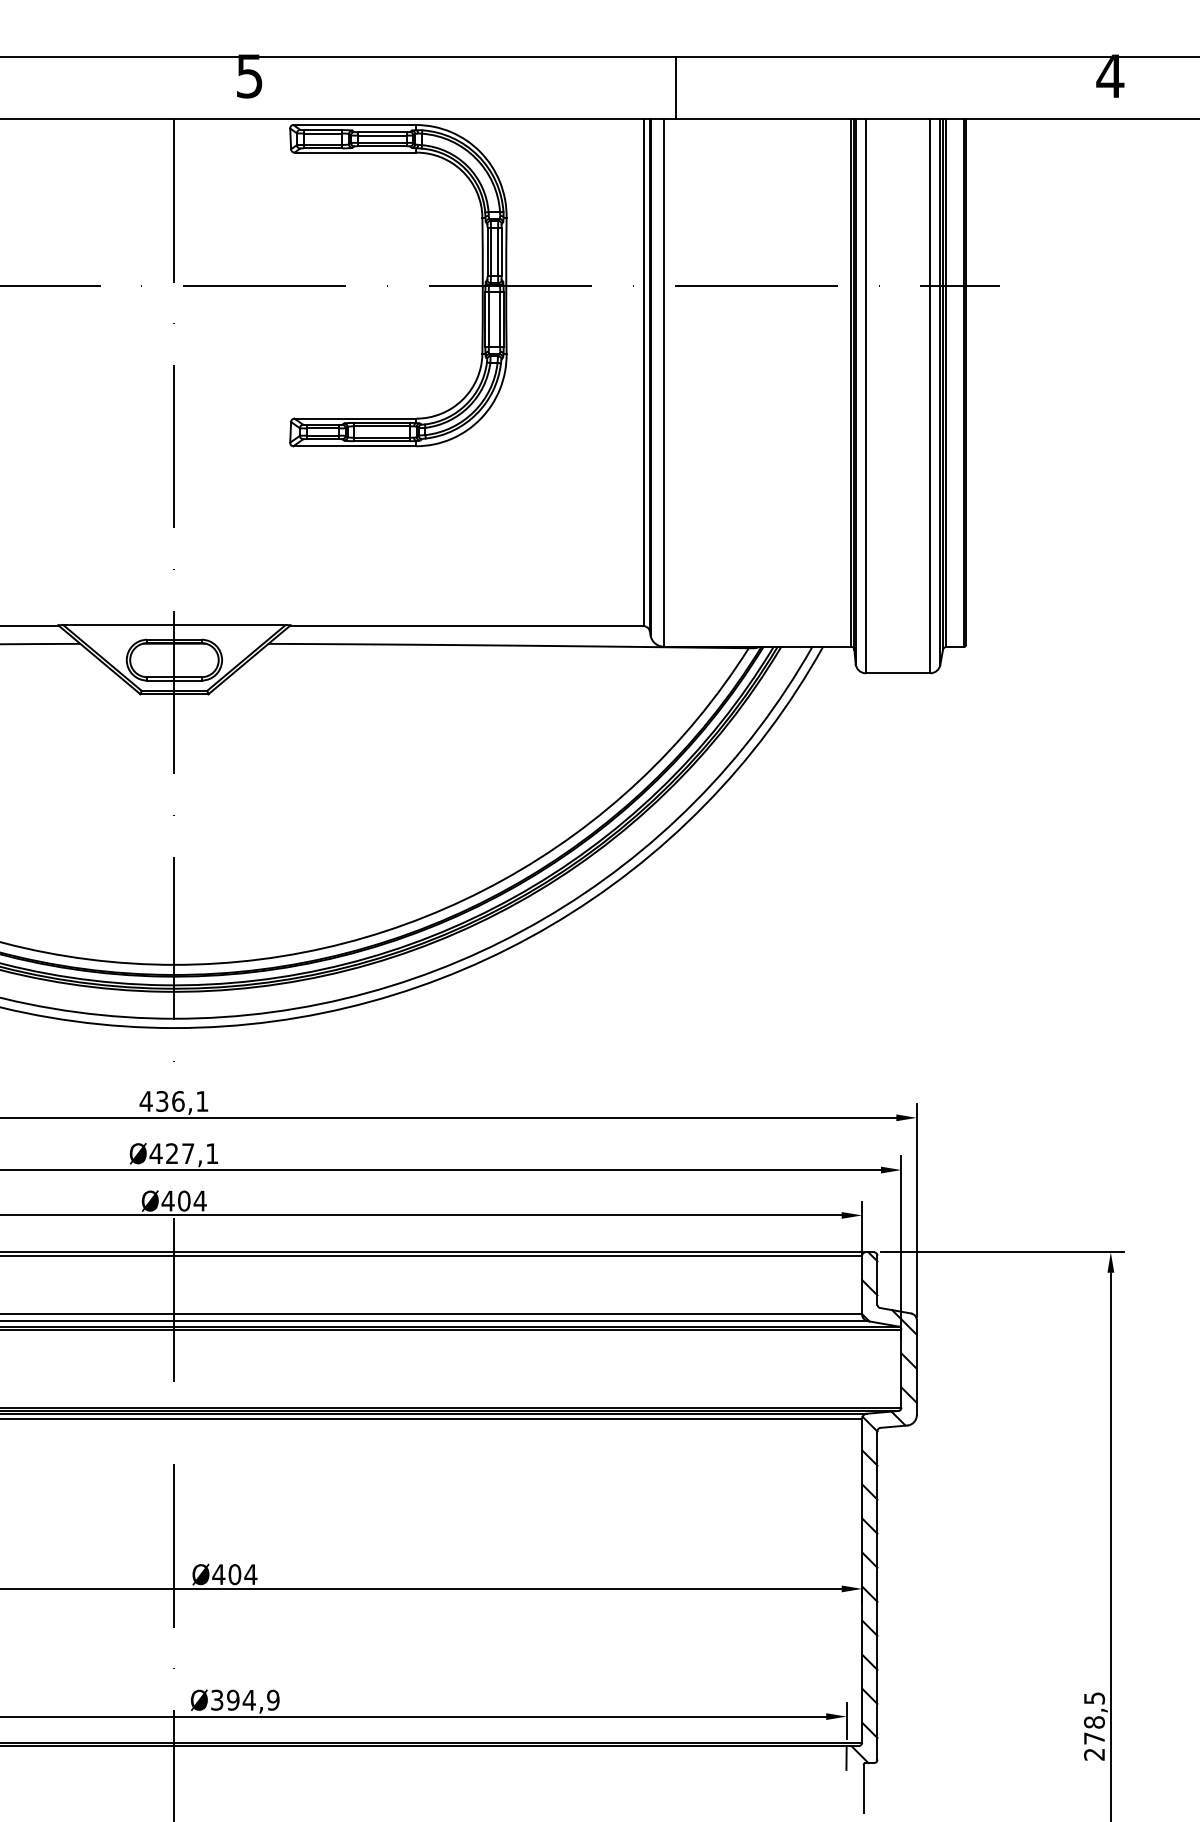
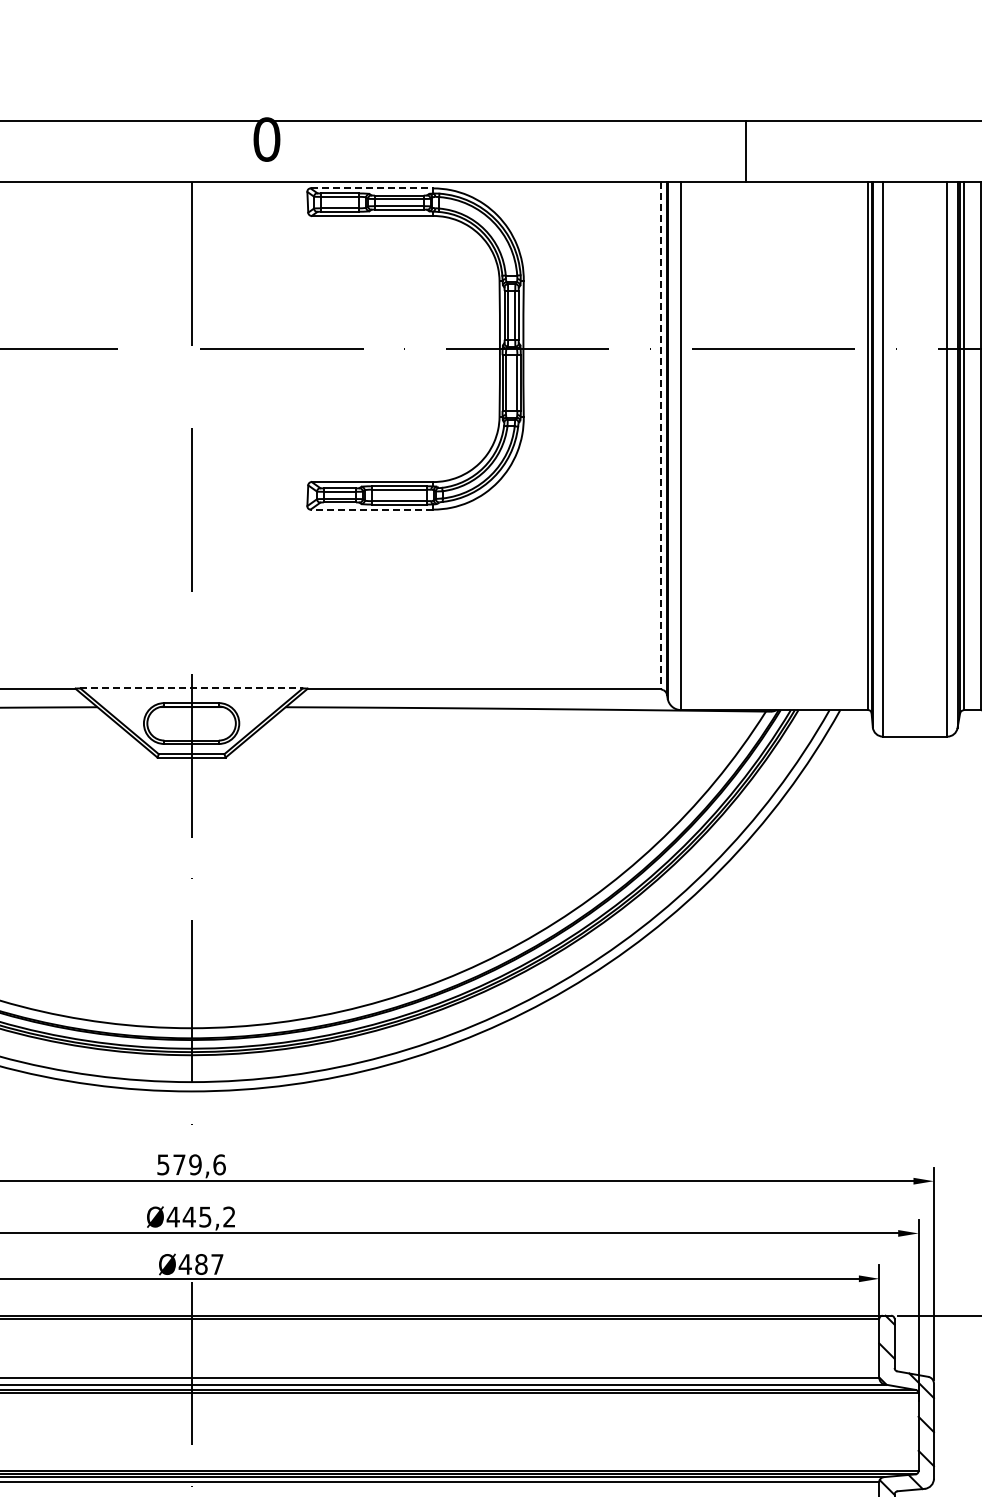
text: (249, 75) -> (266, 138), 5 -> 0
line: (675, 88) -> (745, 151), moved
line: (355, 125) -> (372, 188), solid -> dashed
line: (643, 372) -> (660, 435), solid -> dashed
line: (354, 446) -> (371, 509), solid -> dashed
line: (174, 625) -> (191, 688), solid -> dashed
text: (173, 1101) -> (190, 1164), 436,1 -> 579,6
text: (191, 1153) -> (208, 1216), Ø427,1 -> Ø445,2
text: (192, 1201) -> (209, 1264), Ø404 -> Ø487

